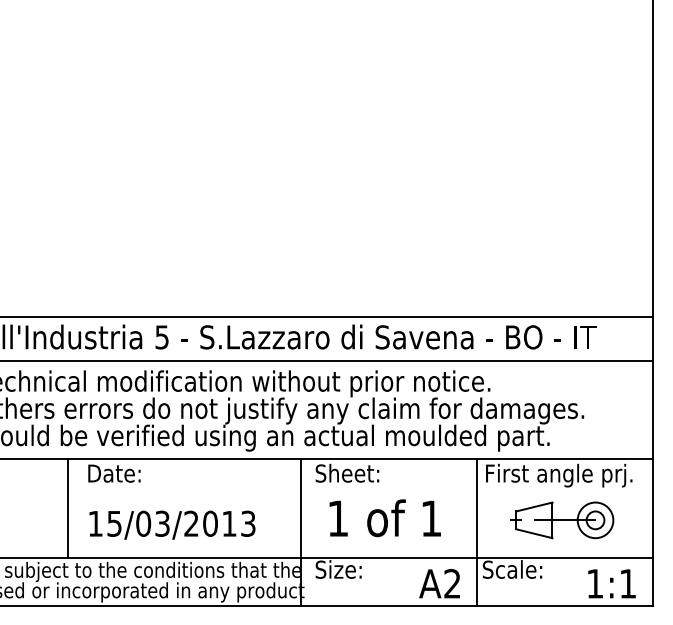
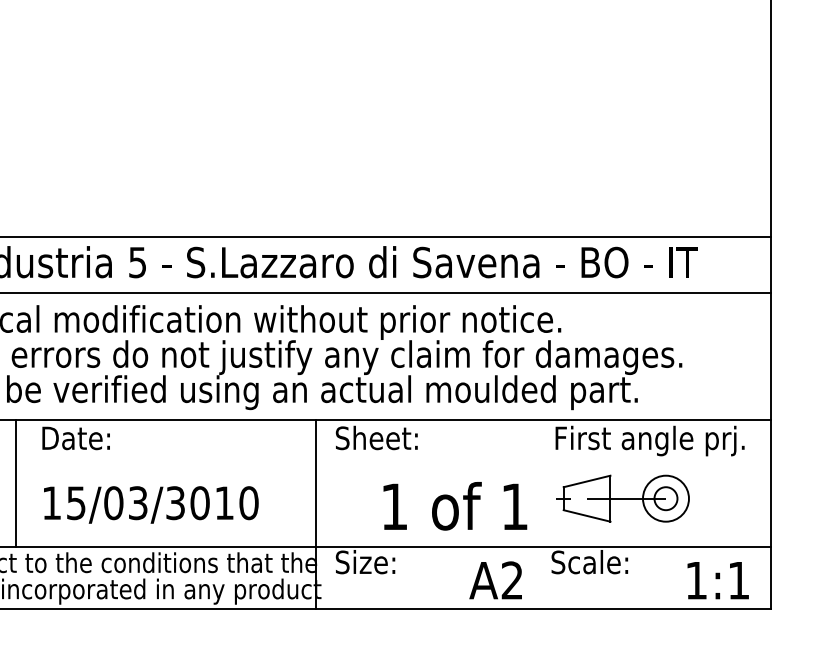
text: (384, 518) -> (454, 506), moved
part: (562, 520) -> (623, 498), moved
text: (219, 523) -> (211, 502), 15/03/2013 -> 15/03/3010
line: (476, 532) -> (543, 514), removed

